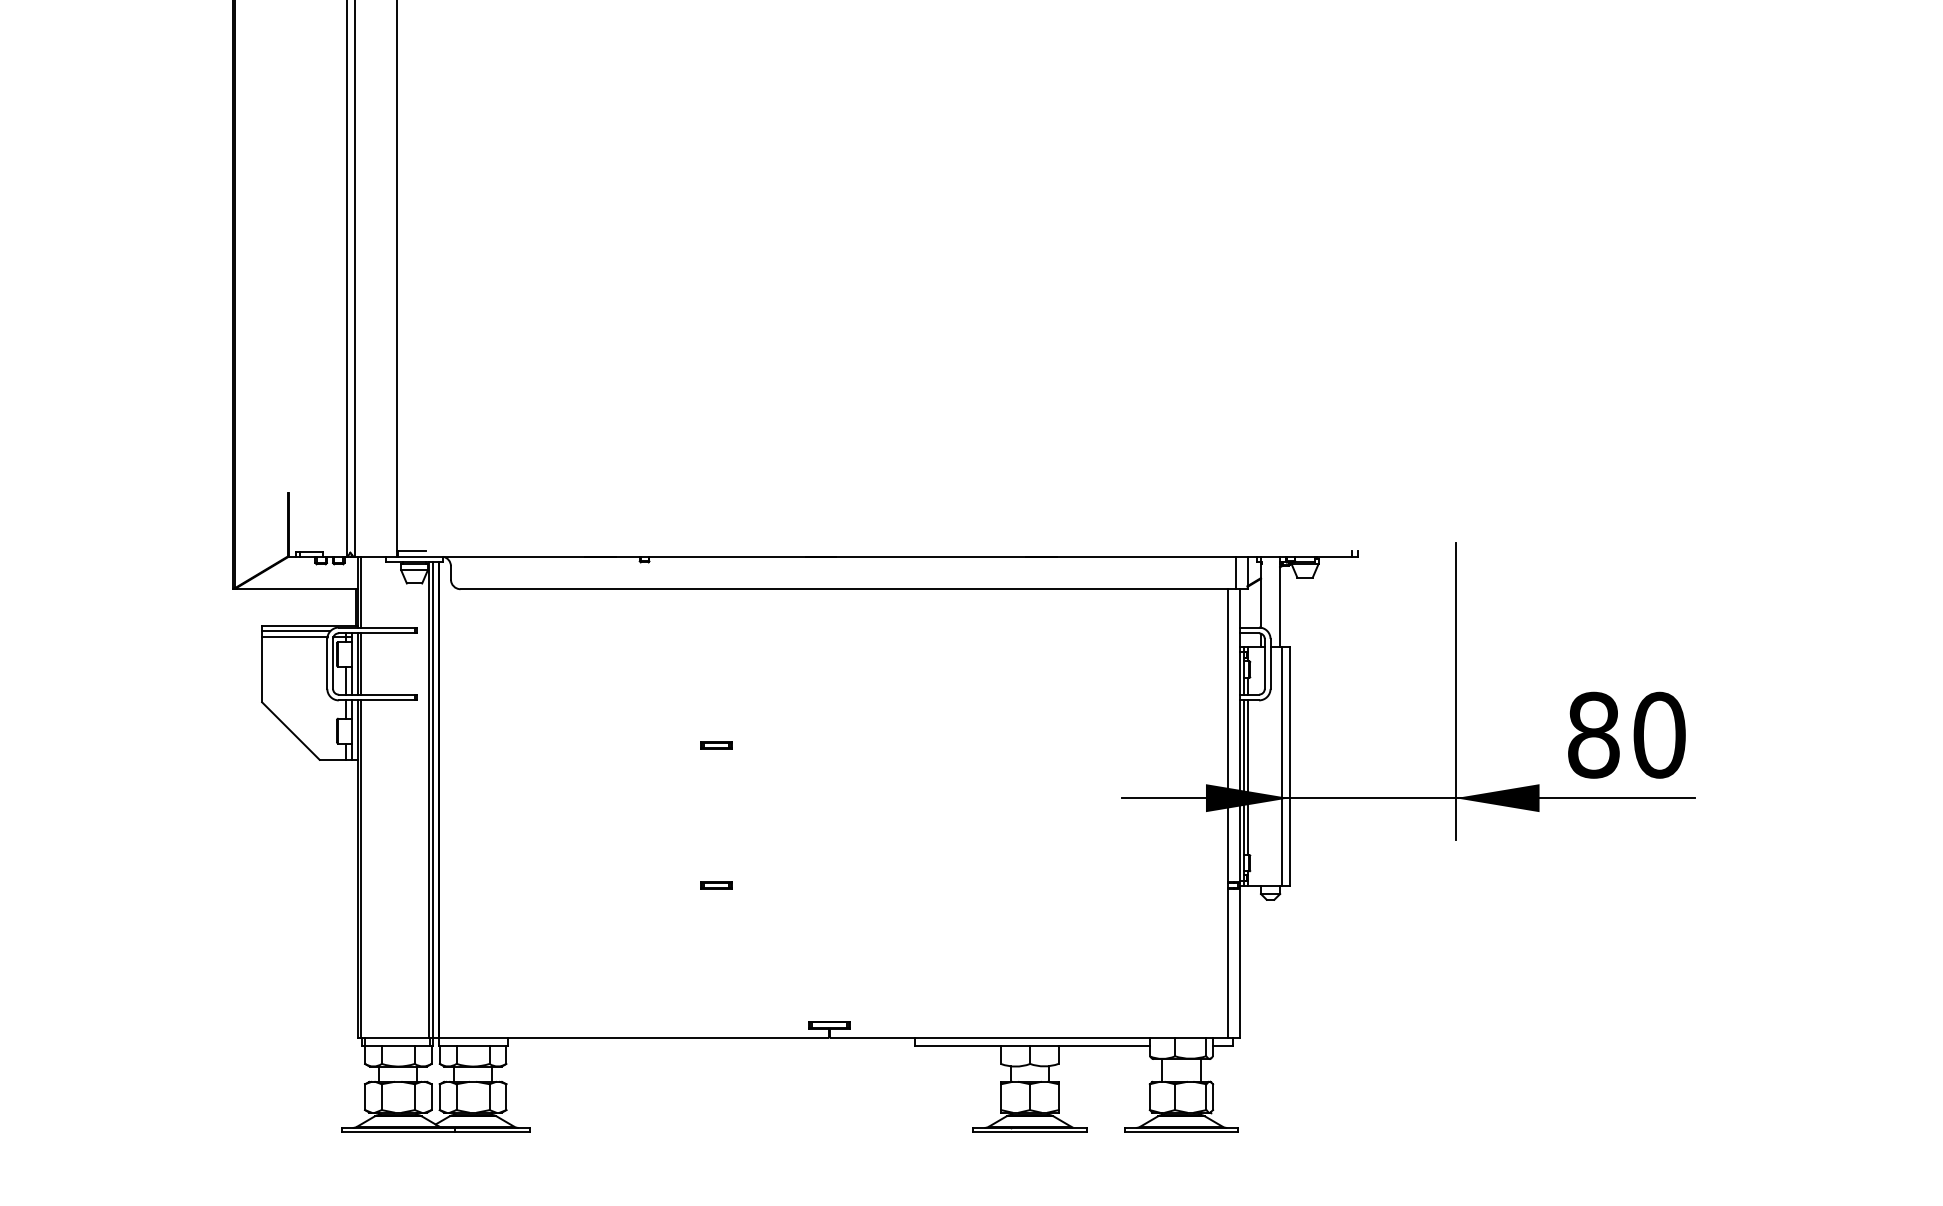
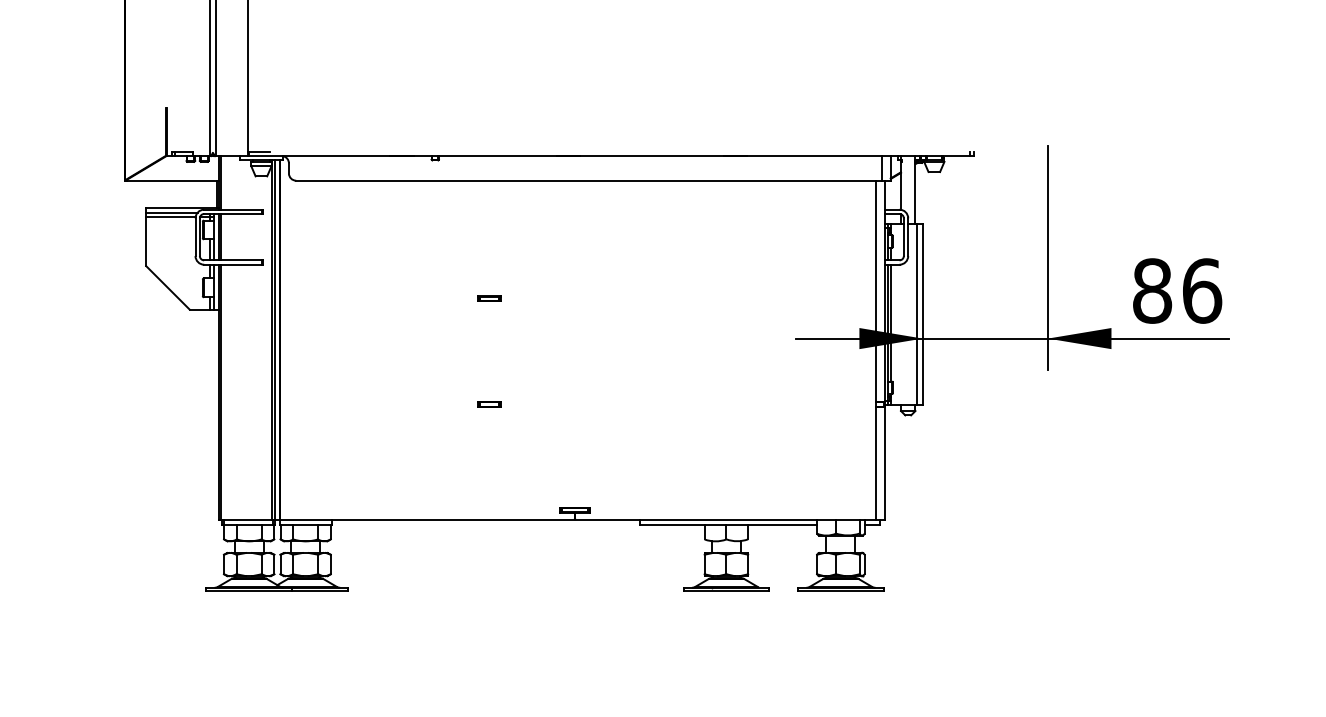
text: (1659, 734) -> (1202, 290), 80 -> 86

